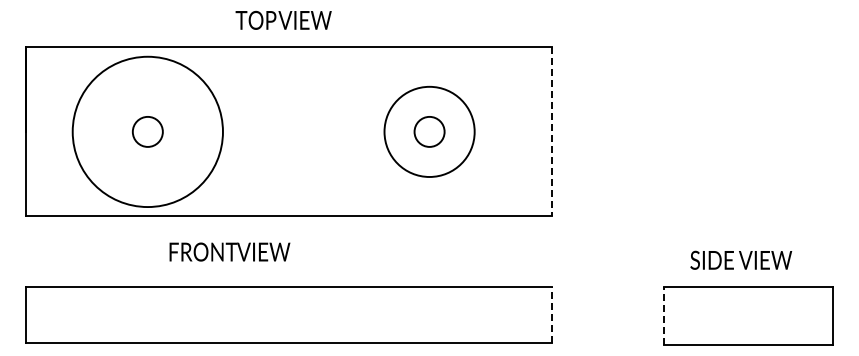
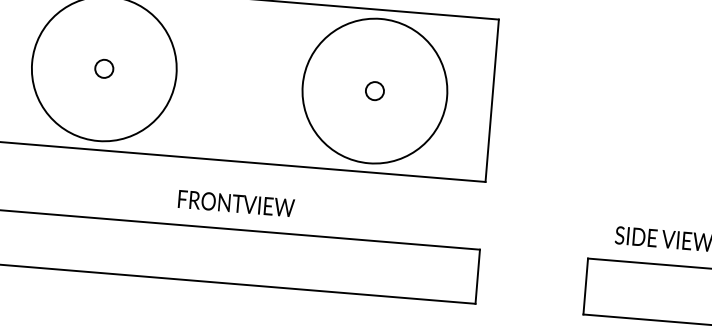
circle: (147, 131) -> (104, 68), size x0.62
circle: (429, 131) -> (374, 90), size x0.62
circle: (429, 131) -> (374, 90), size x1.67
line: (551, 131) -> (492, 100), dashed -> solid
text: (229, 251) -> (236, 203), moved
line: (551, 314) -> (477, 276), dashed -> solid
line: (664, 315) -> (586, 286), dashed -> solid

